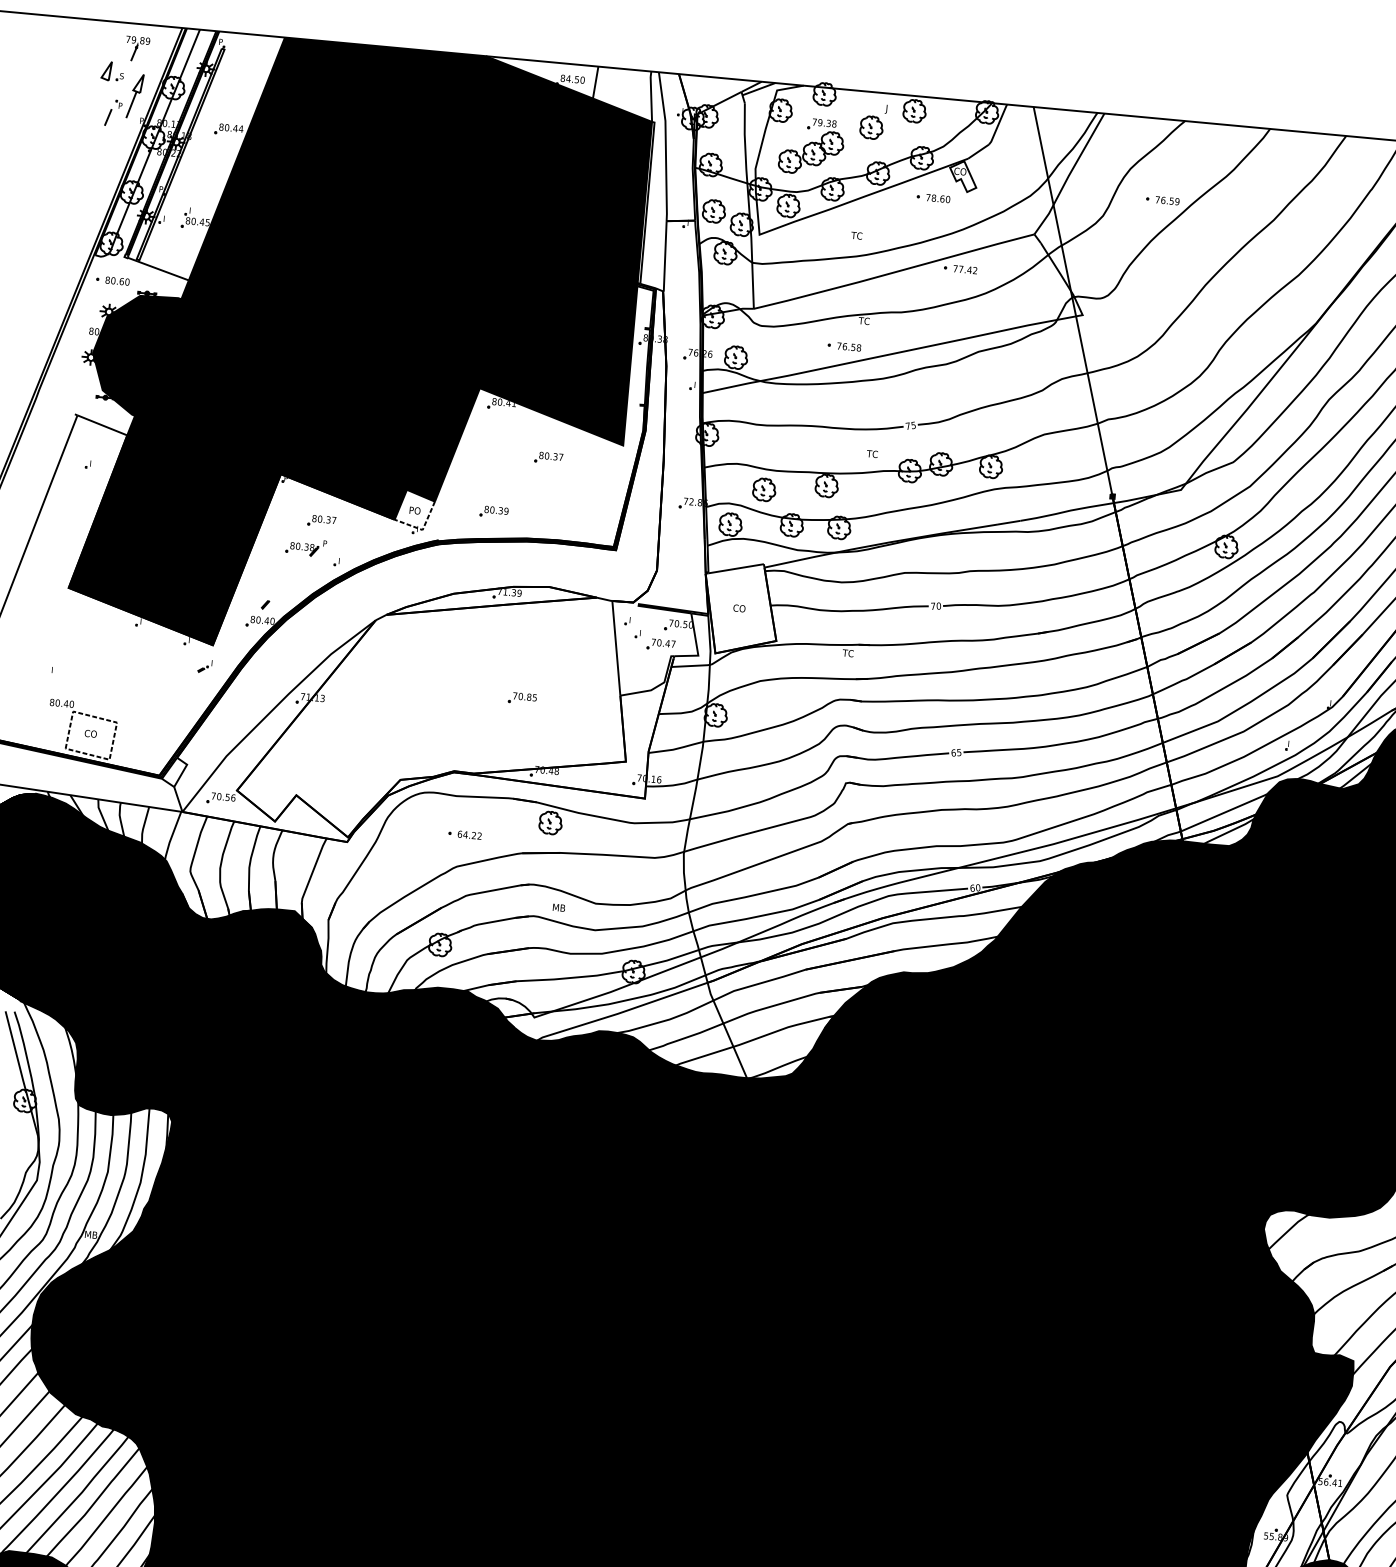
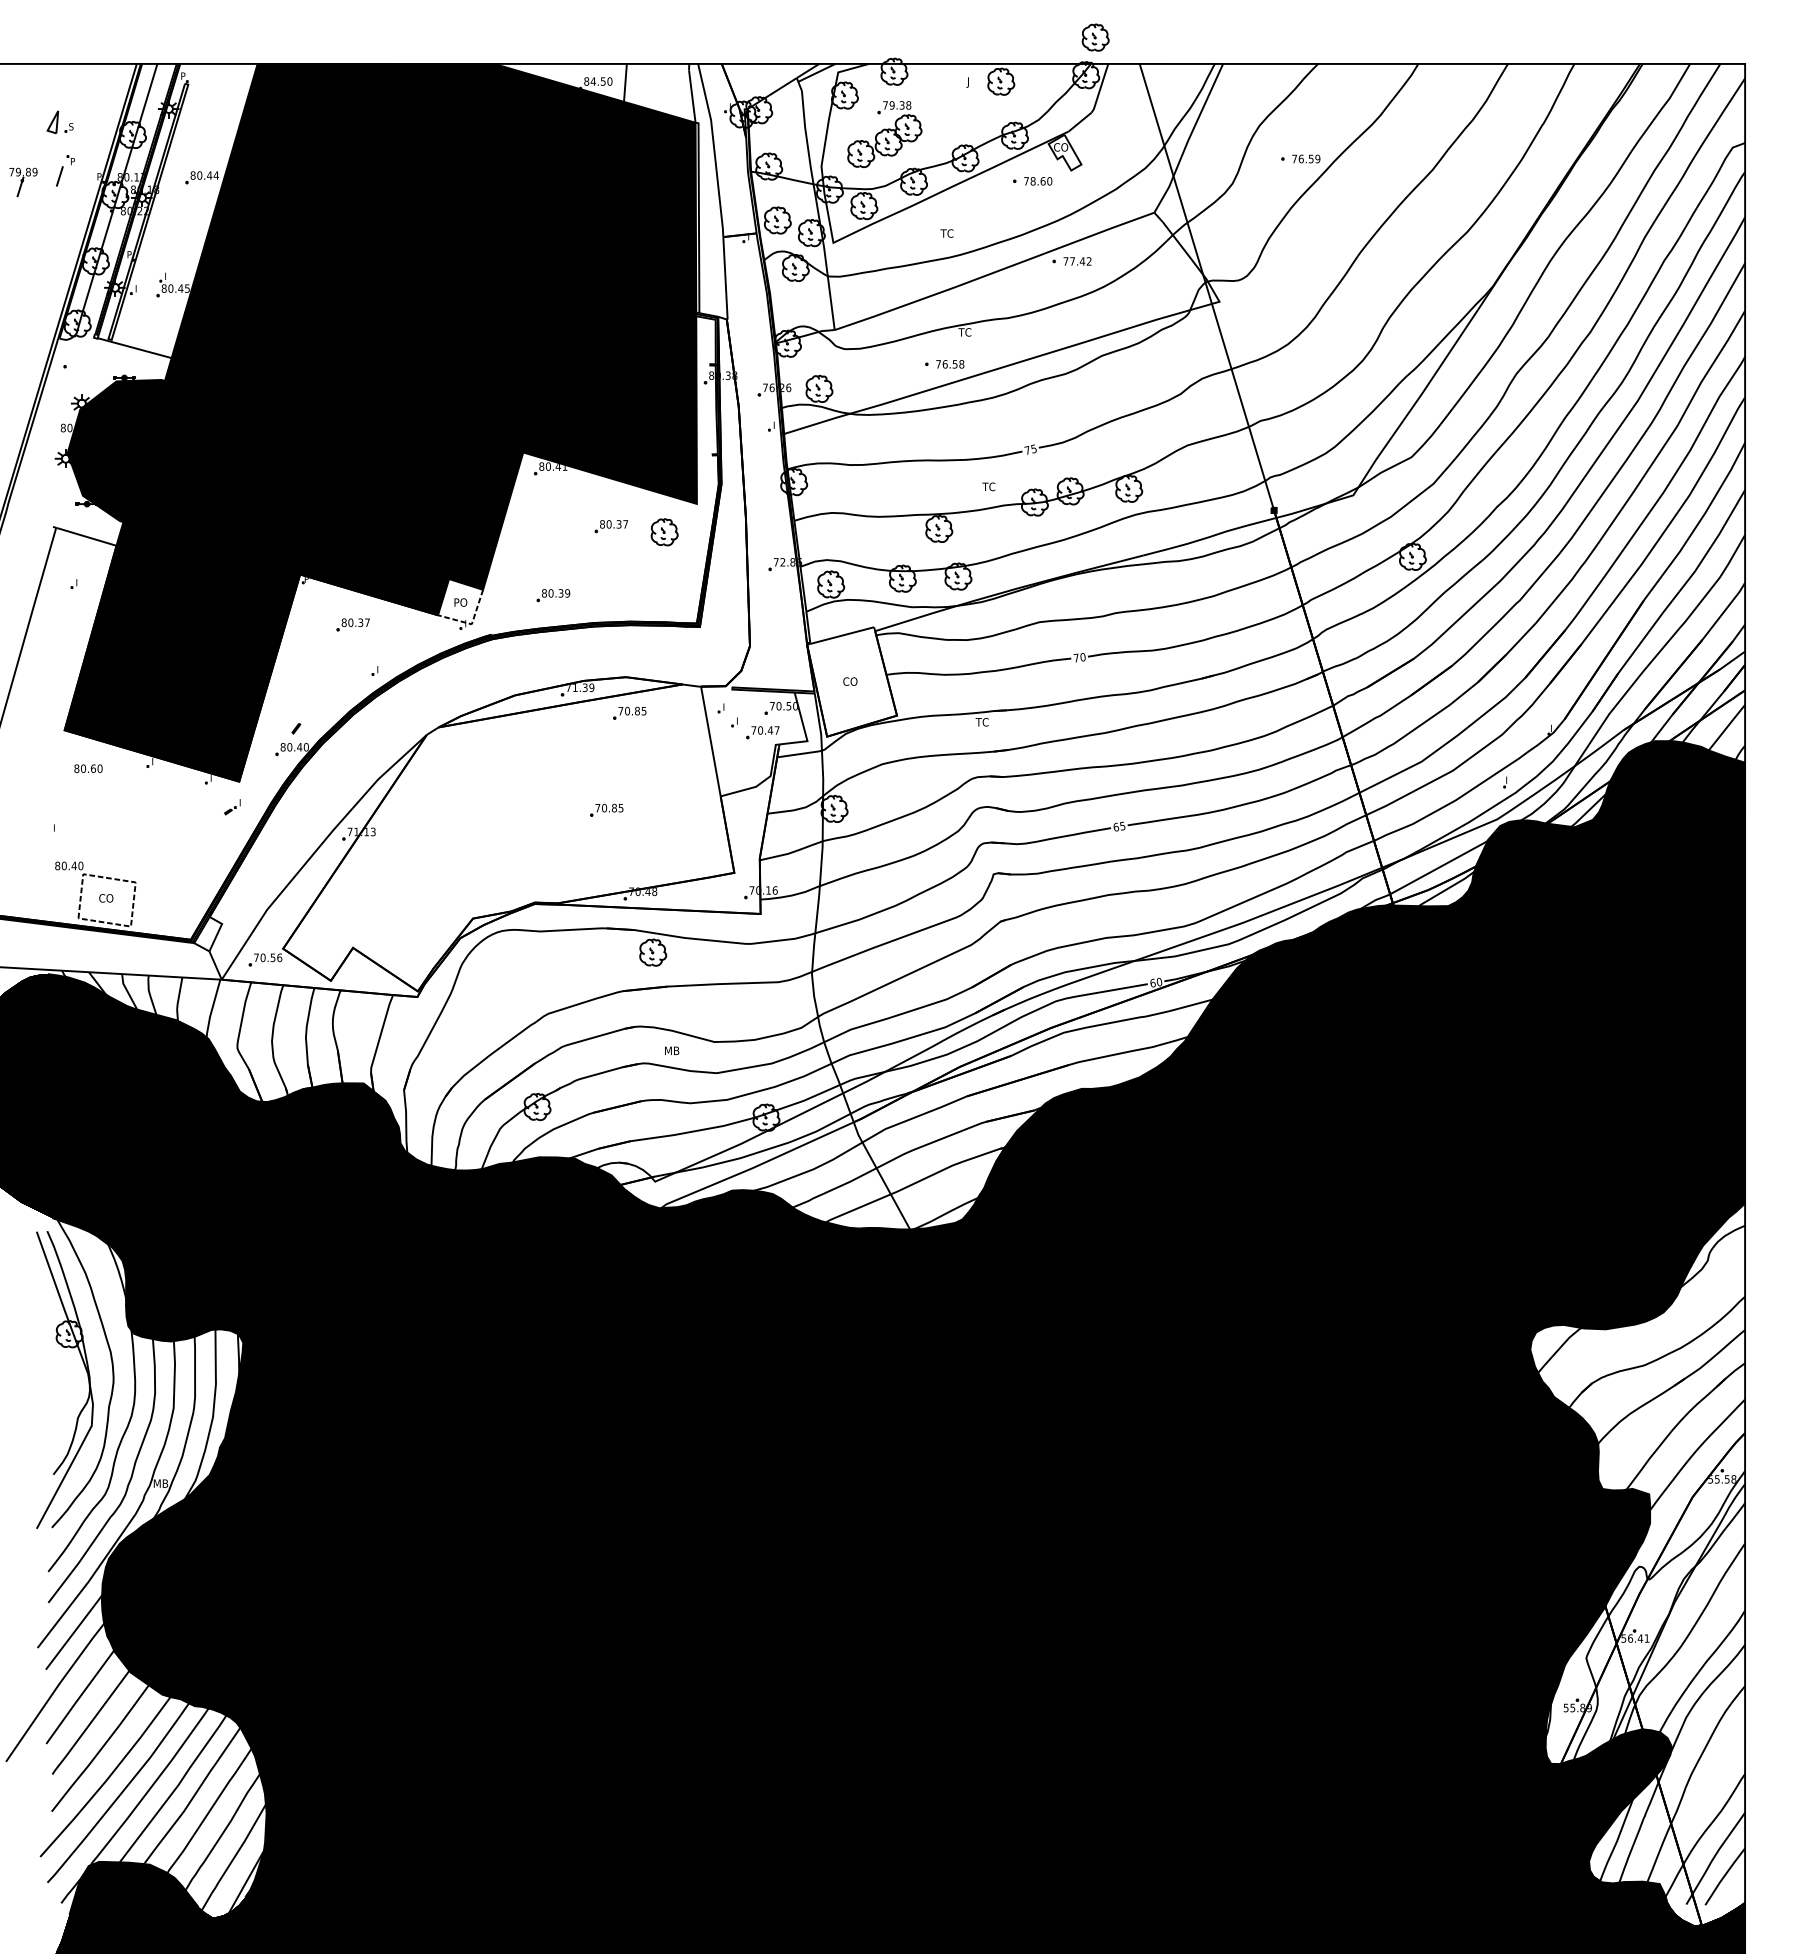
part: (137, 49) -> (23, 182), moved
part: (134, 95) -> (88, 148), removed
part: (871, 127) -> (1095, 37), moved
text: (117, 281) -> (88, 768), moved
part: (764, 489) -> (664, 532), moved
part: (306, 547) -> (337, 657), removed
part: (549, 617) -> (629, 712), added
part: (465, 834) -> (554, 975), removed

